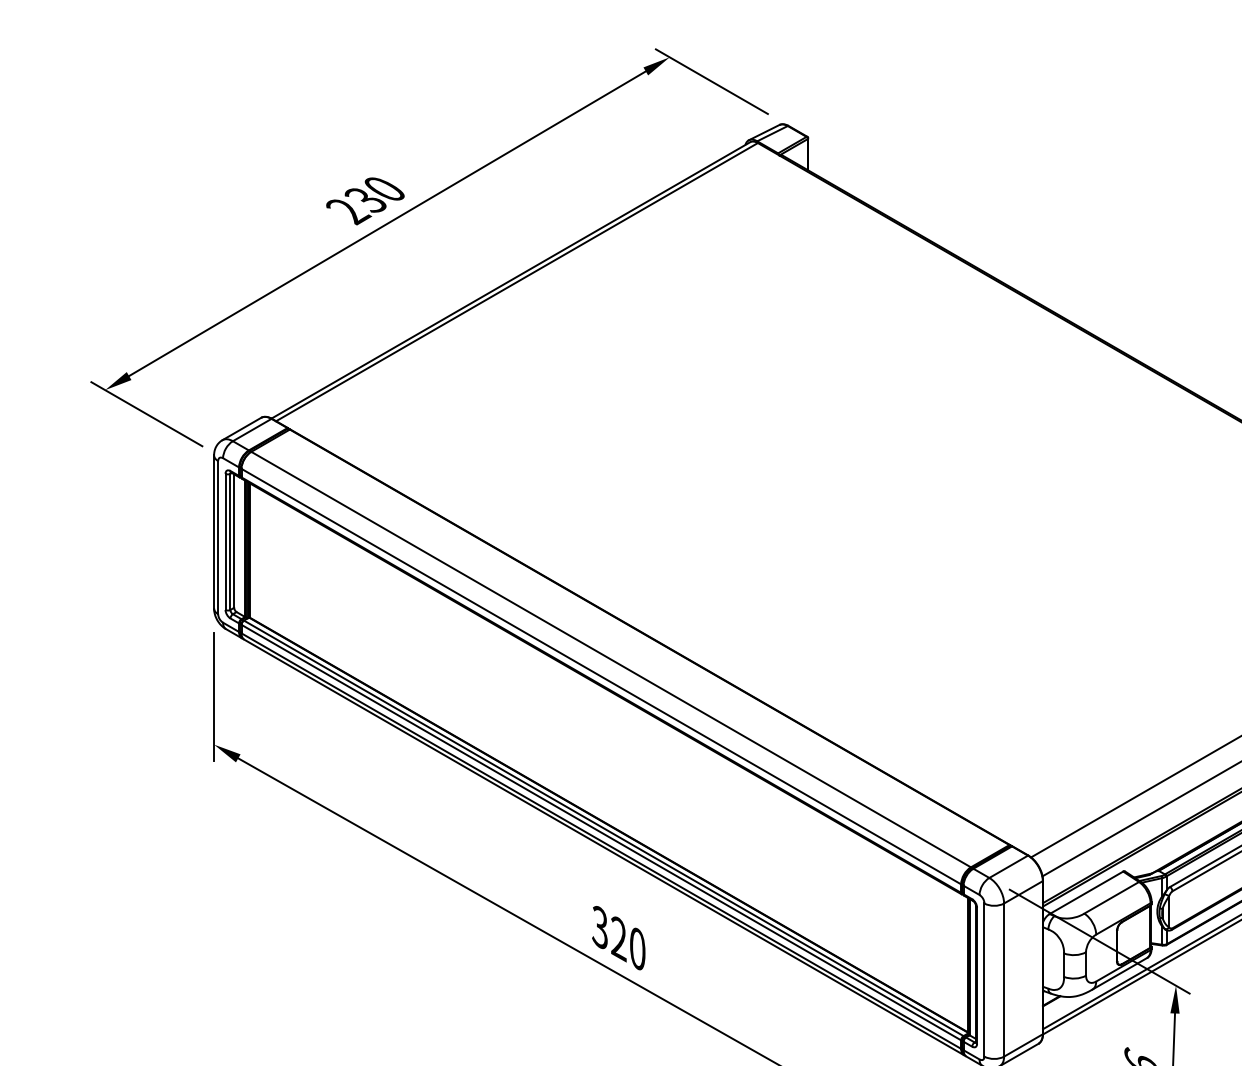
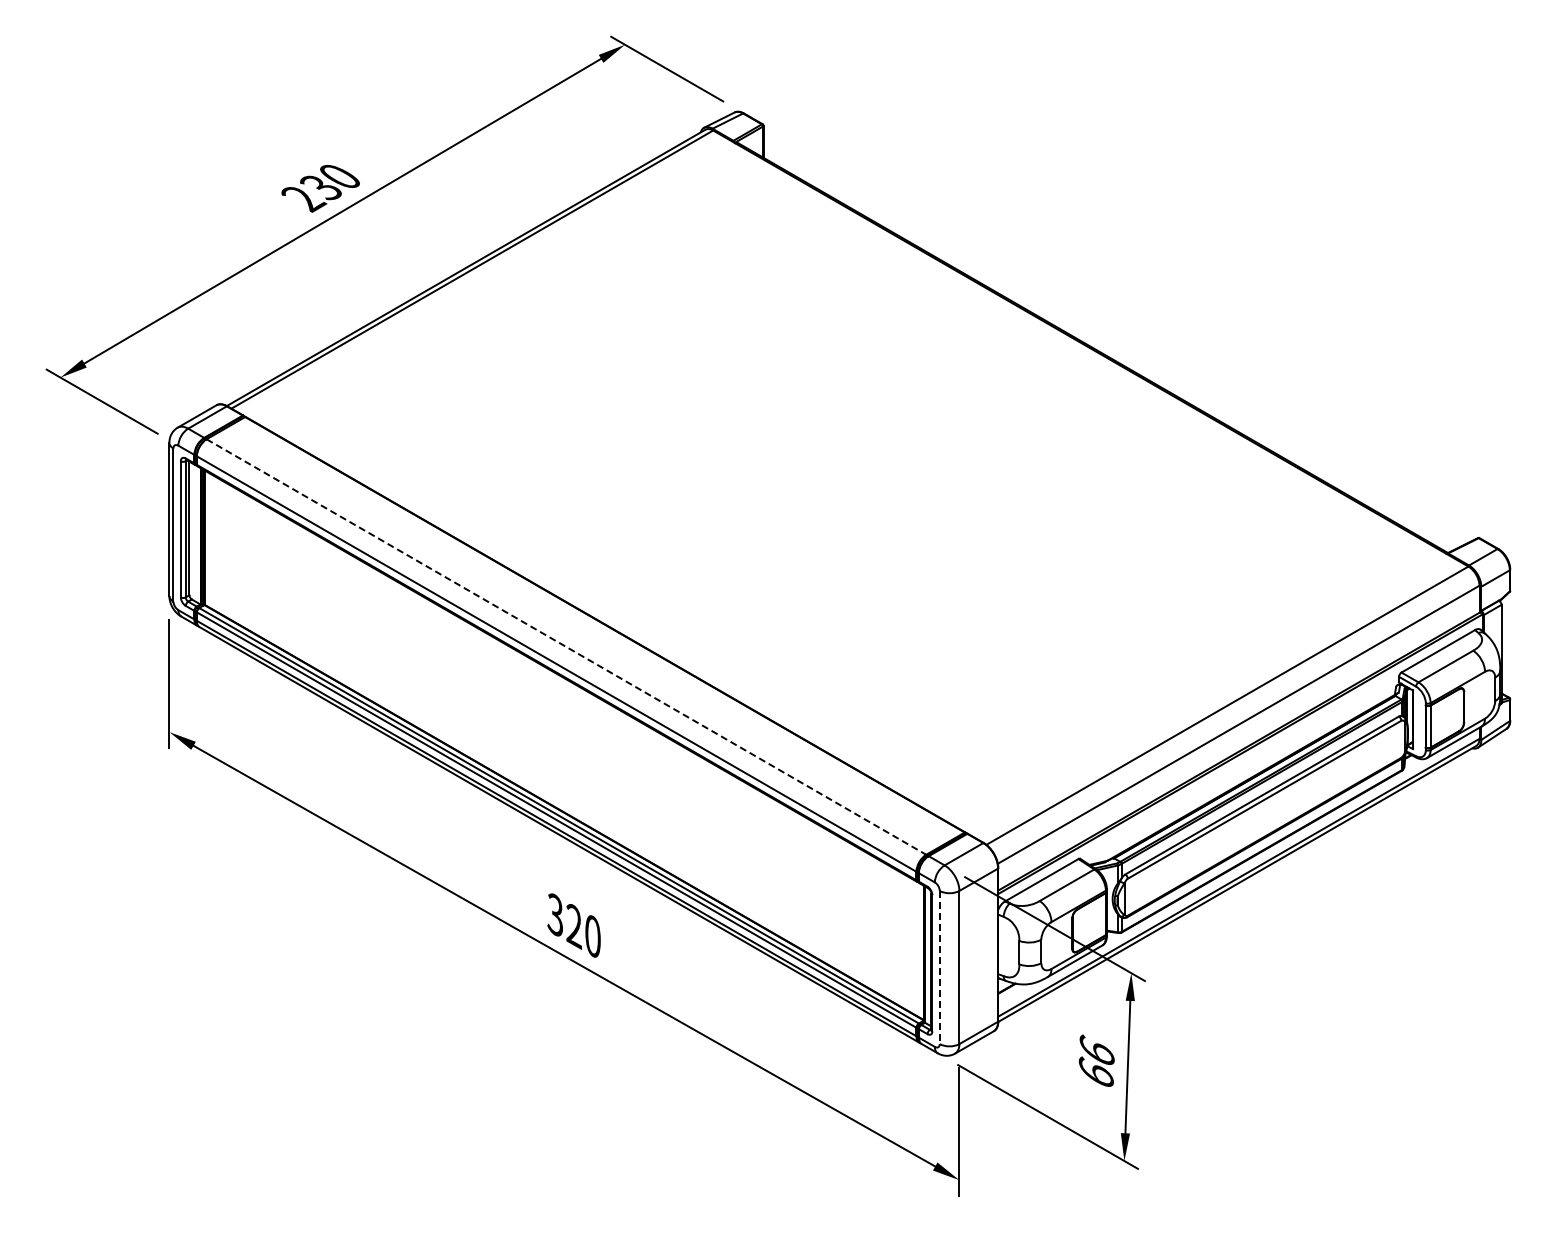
line: (611, 660) -> (566, 647), solid -> dashed
line: (984, 980) -> (939, 967), solid -> dashed

